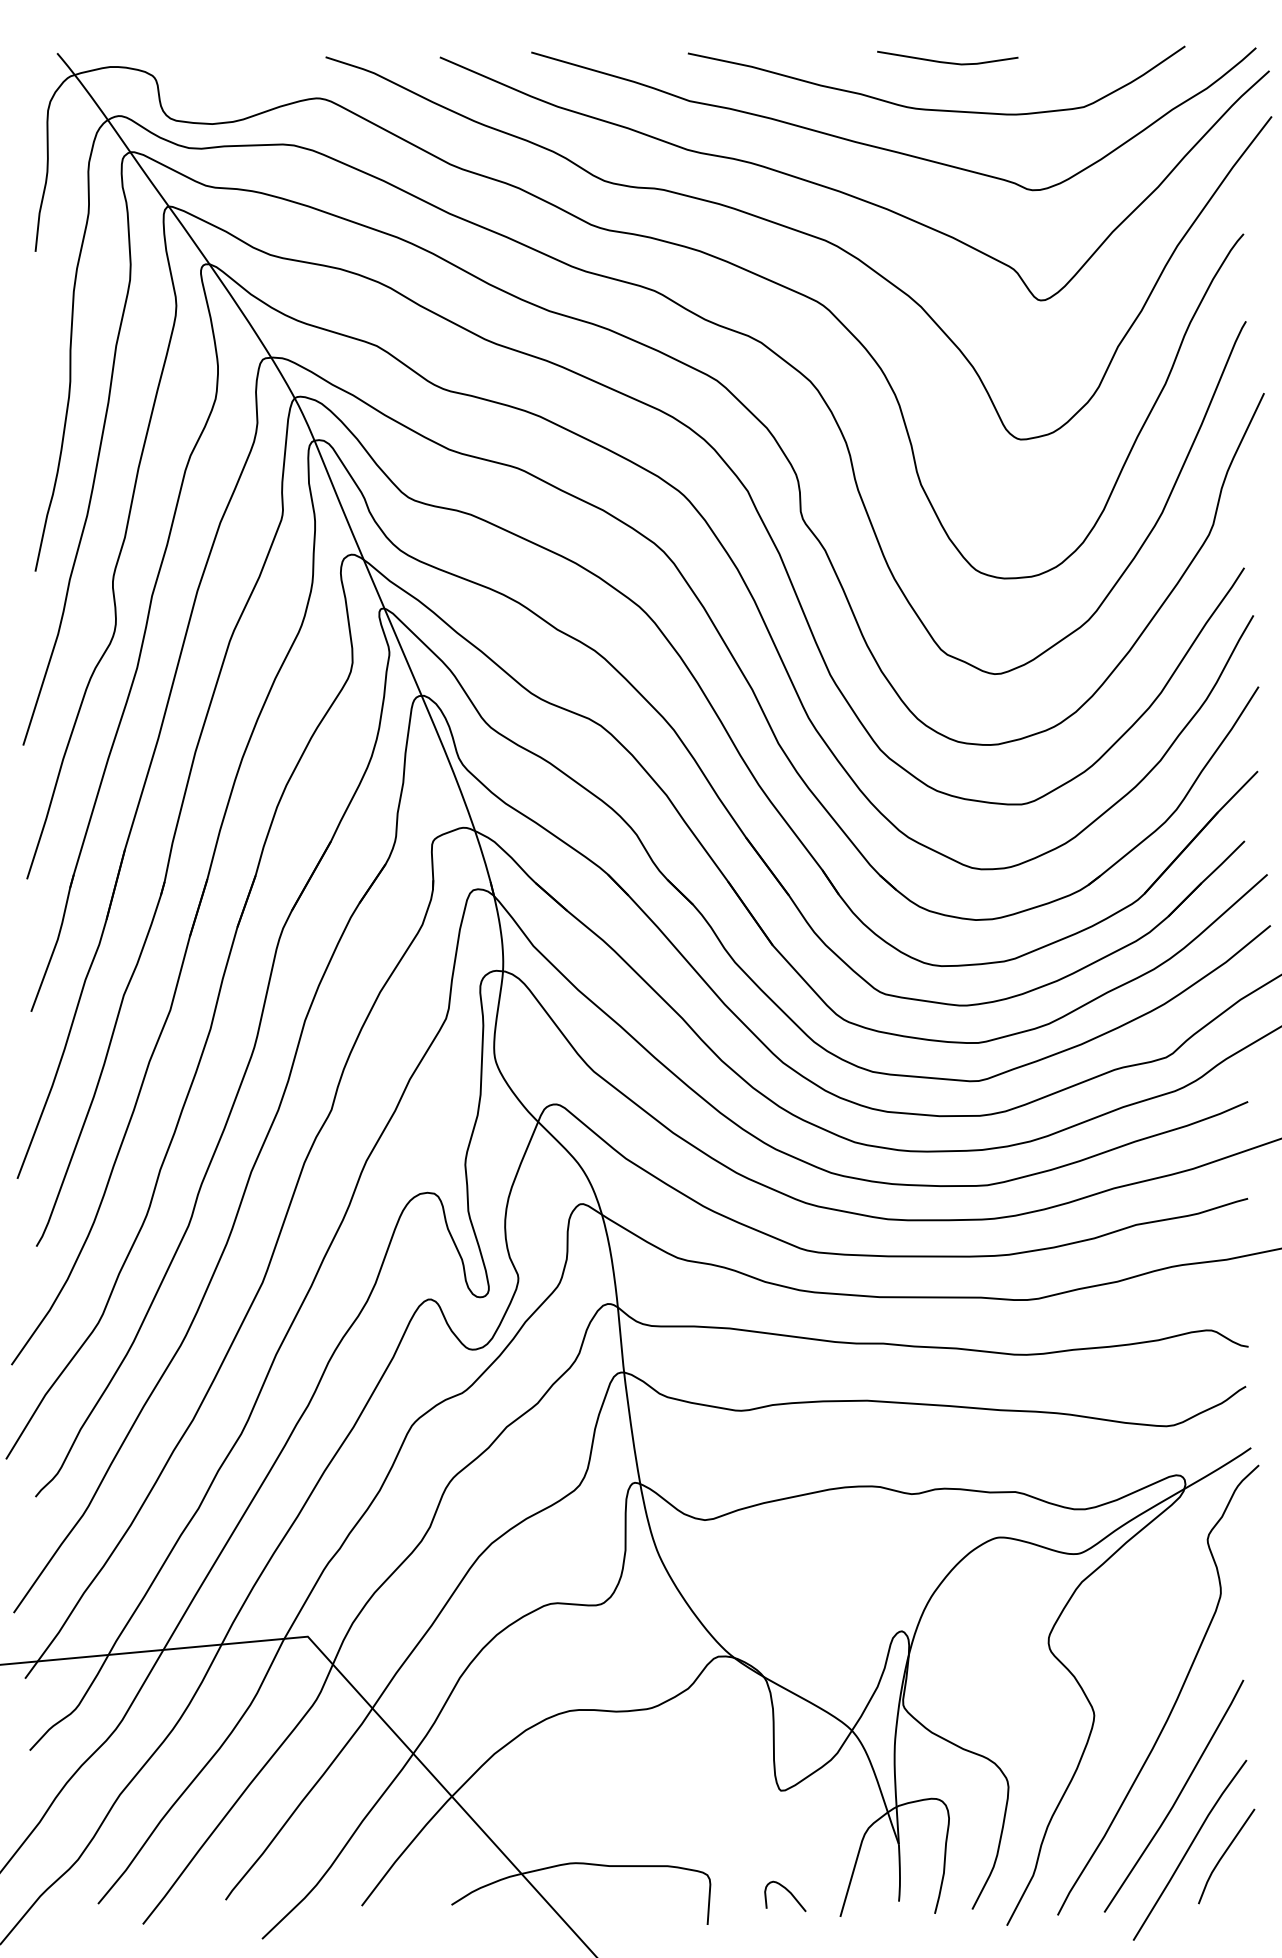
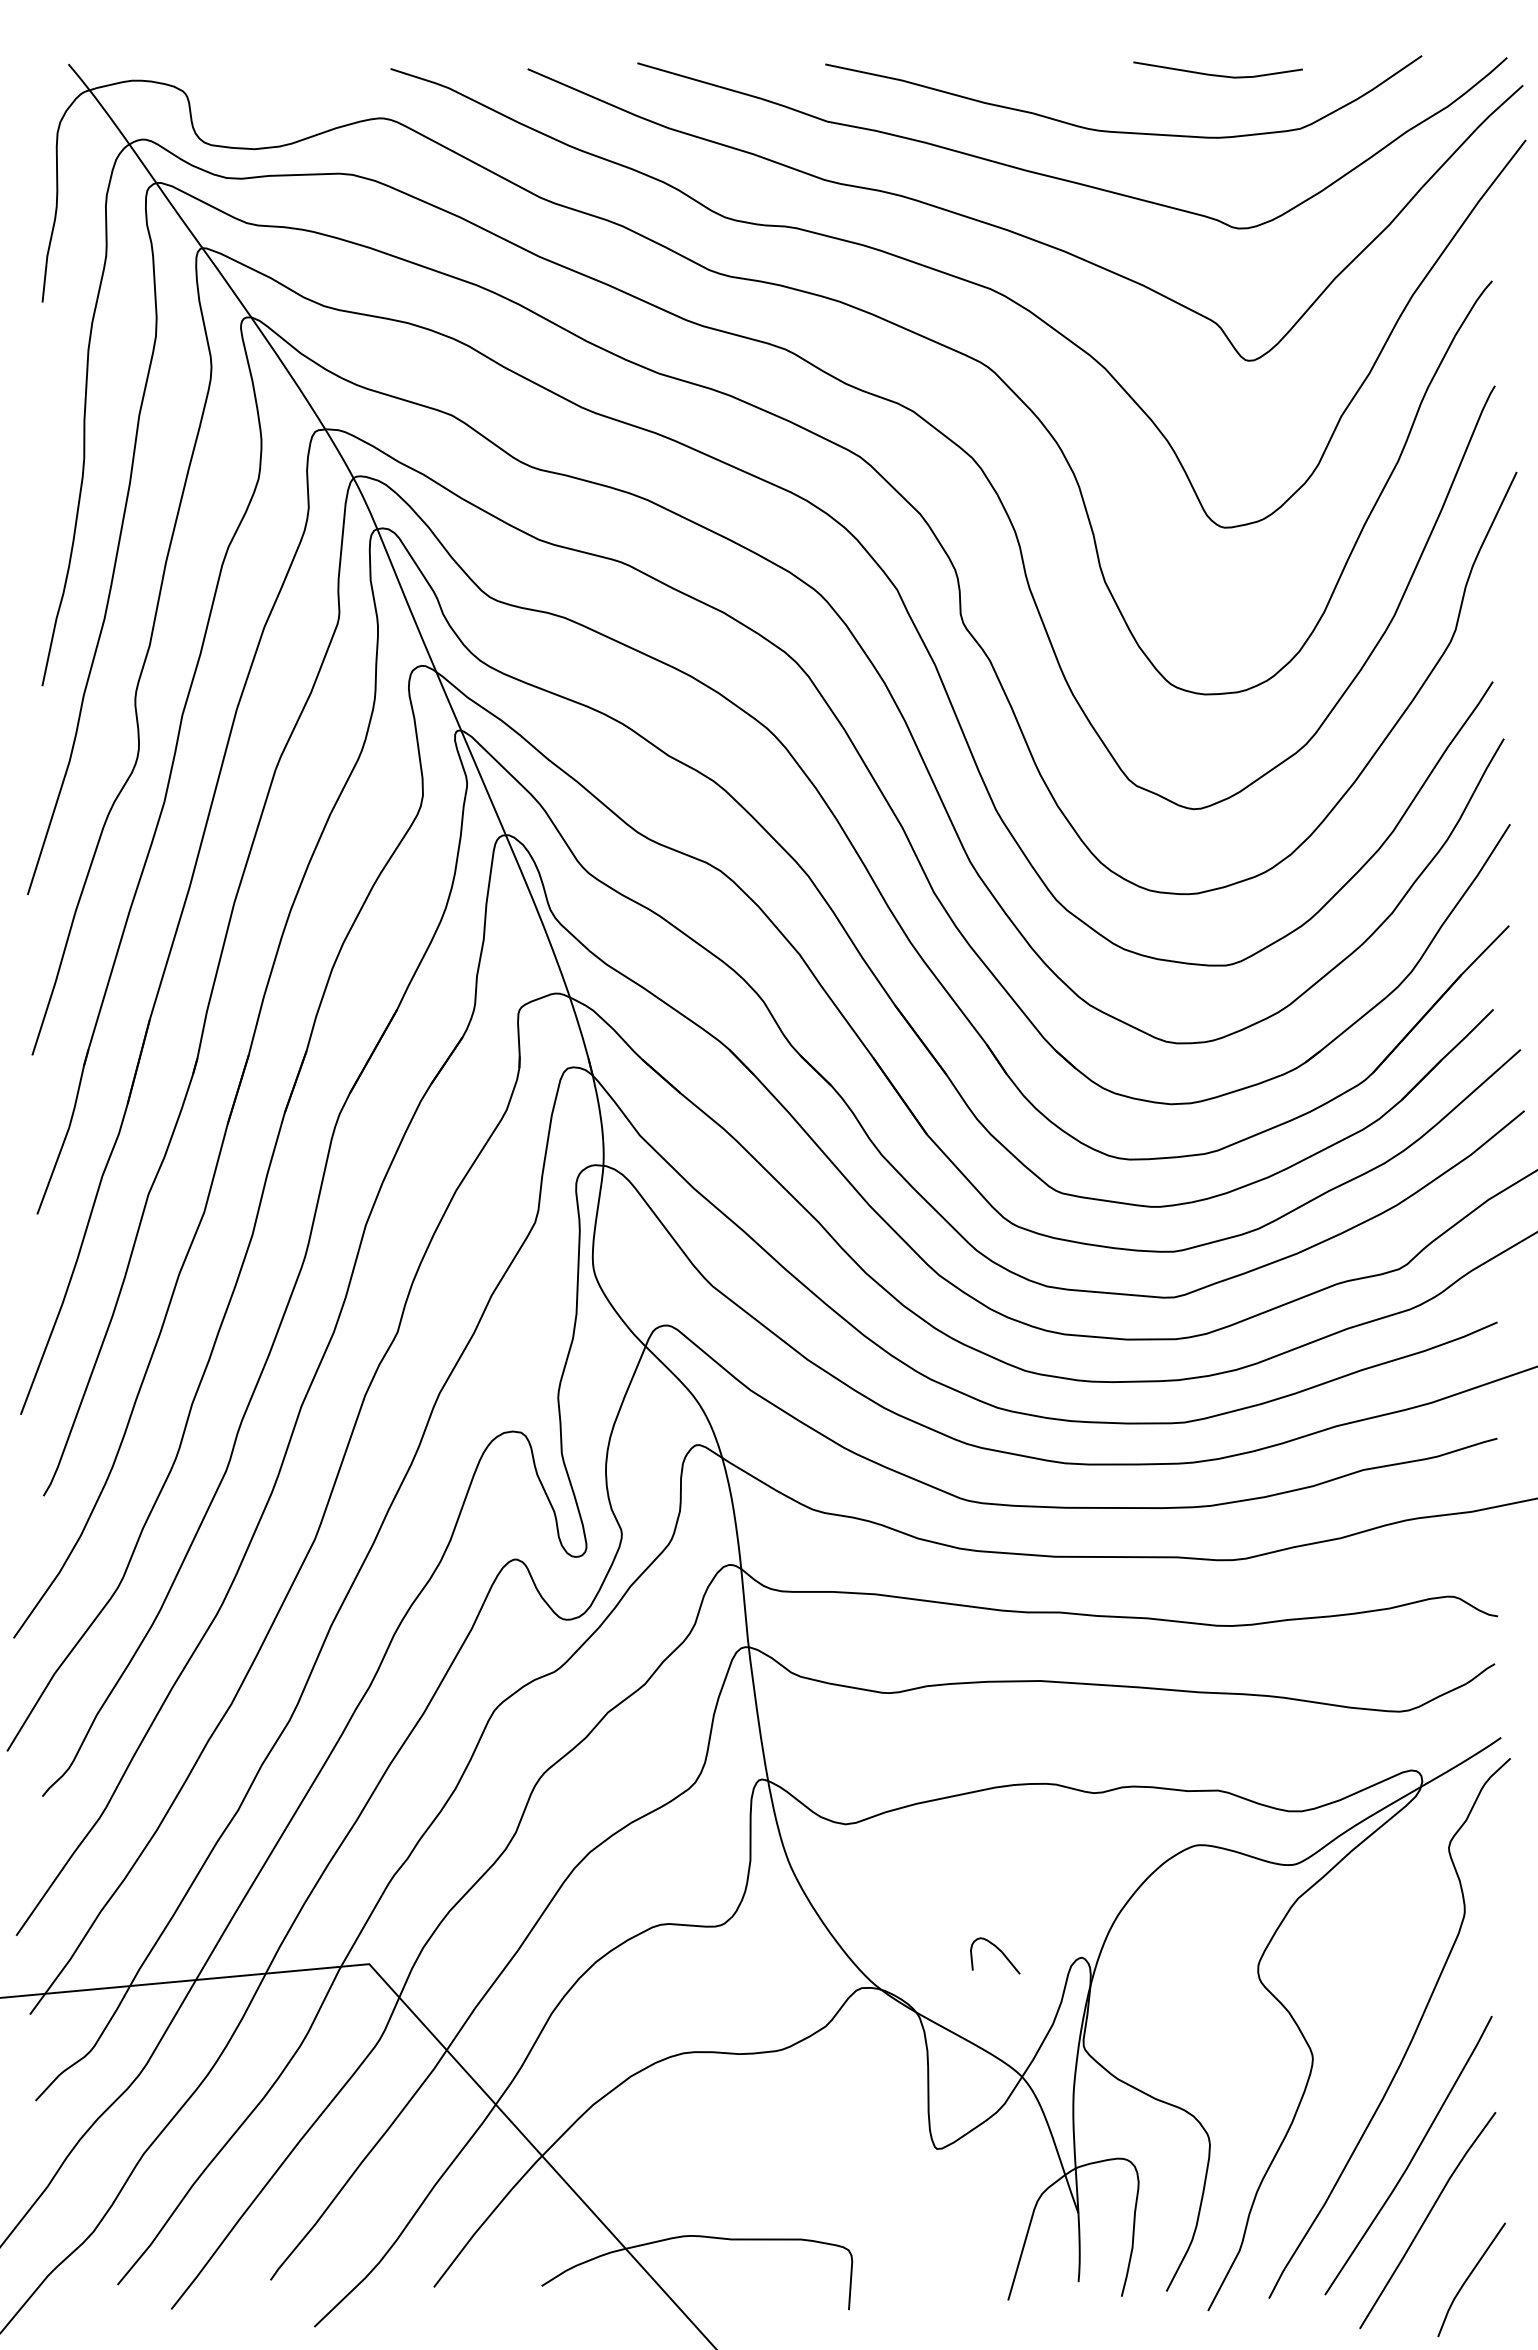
line: (947, 61) -> (1217, 74), moved
line: (1224, 1854) -> (1469, 2277), moved
curve: (788, 1892) -> (999, 1951), moved

